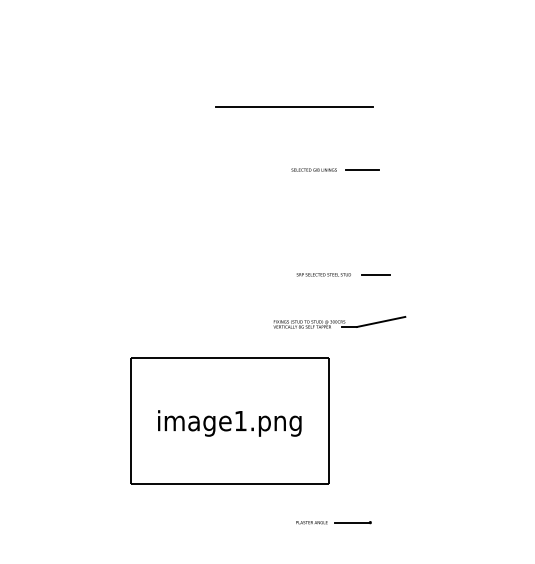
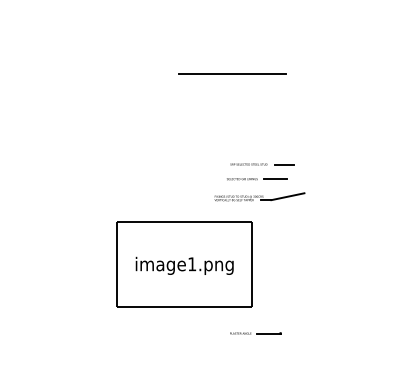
line: (293, 106) -> (232, 73), moved
line: (336, 170) -> (257, 179), moved

